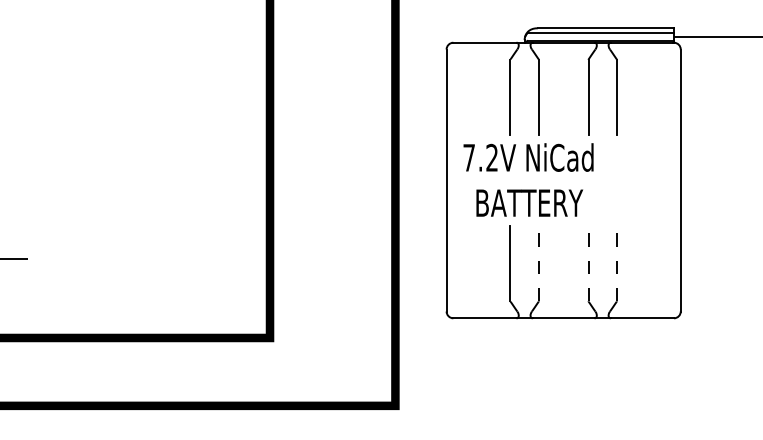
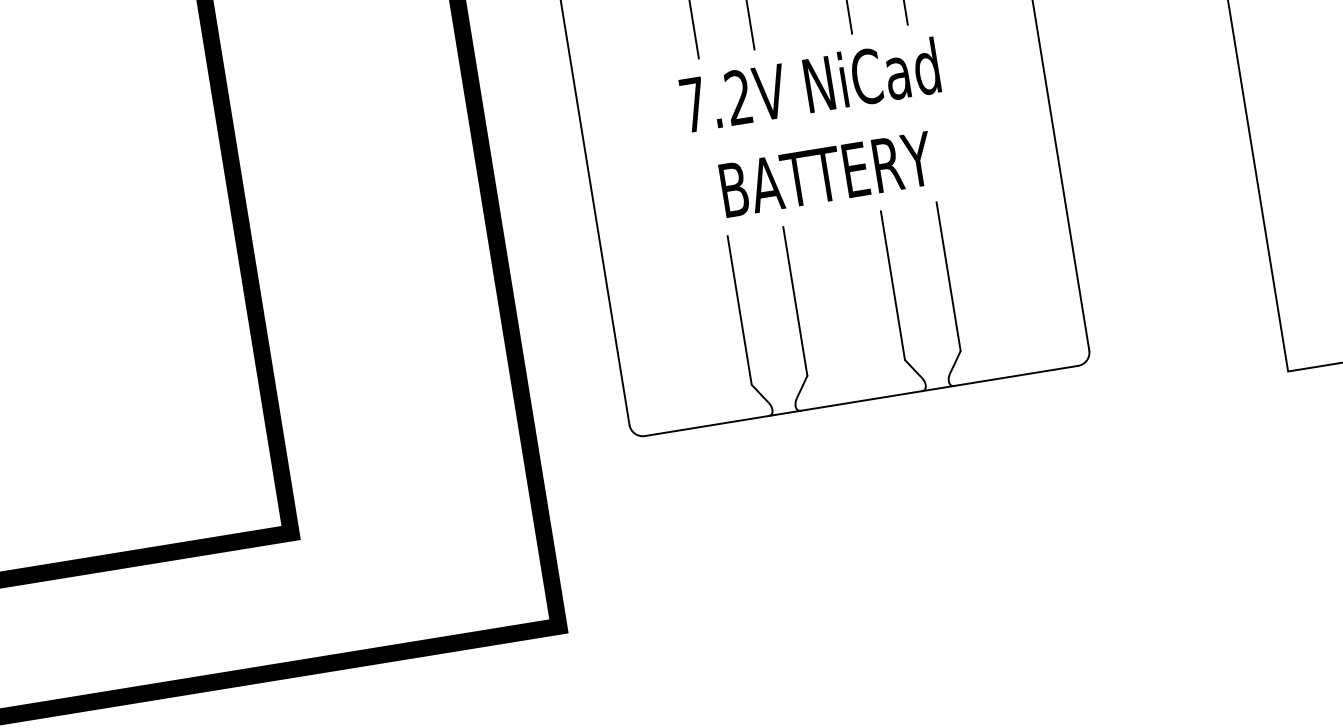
text: (528, 179) -> (817, 128), moved
line: (538, 263) -> (794, 301), dashed -> solid
line: (588, 263) -> (892, 285), dashed -> solid
line: (616, 263) -> (947, 276), dashed -> solid

